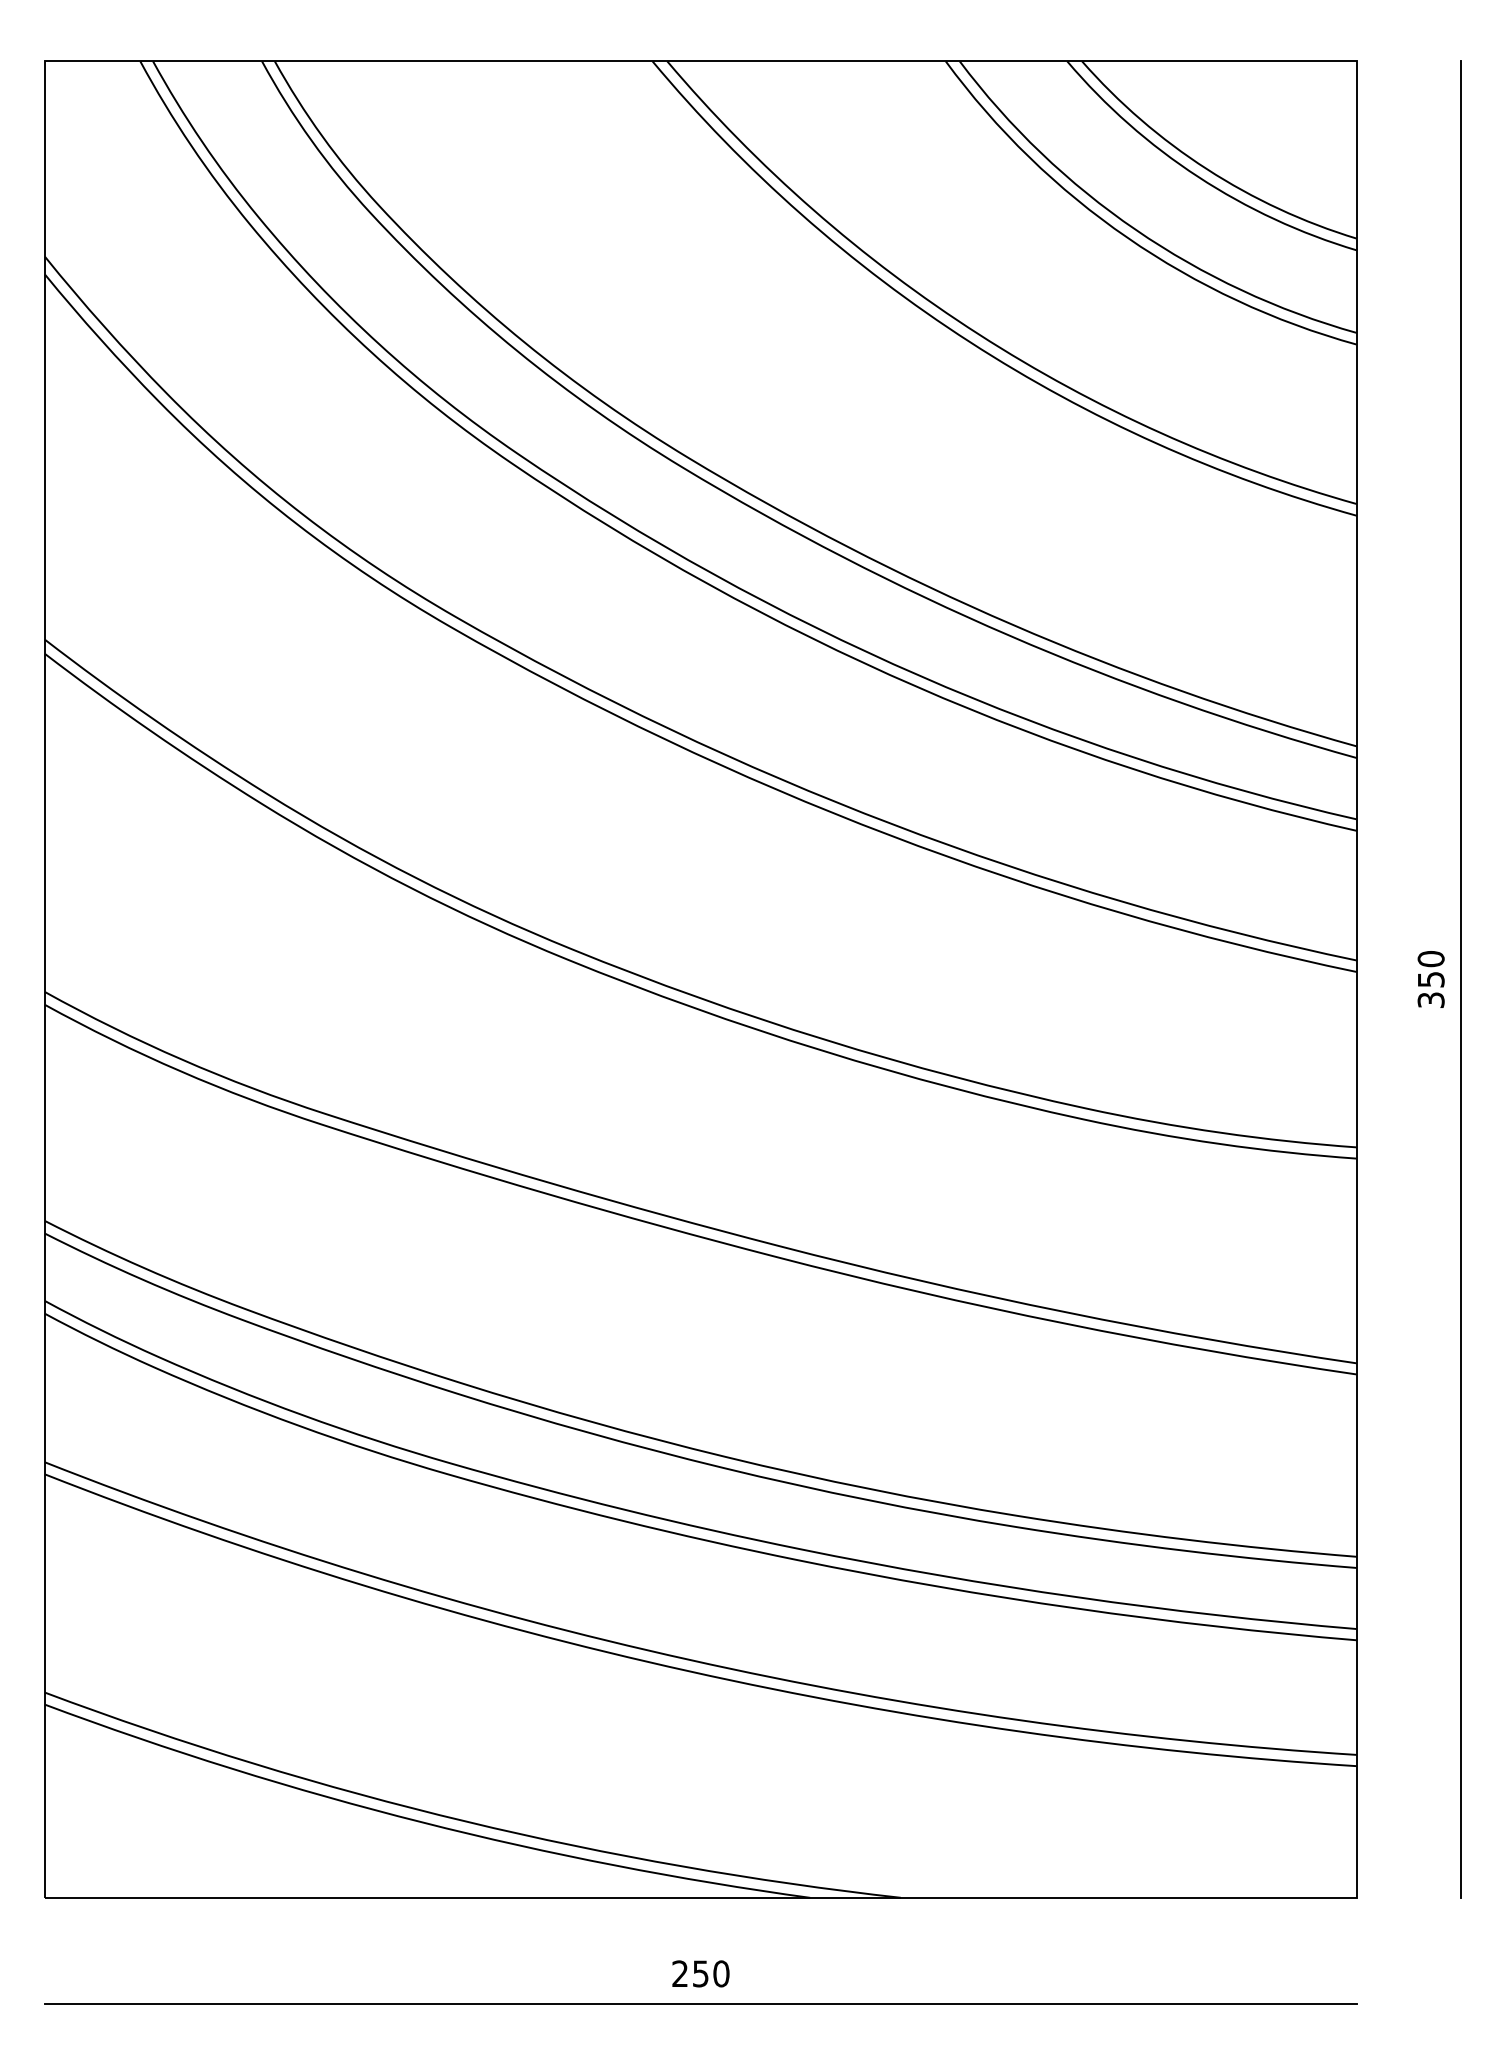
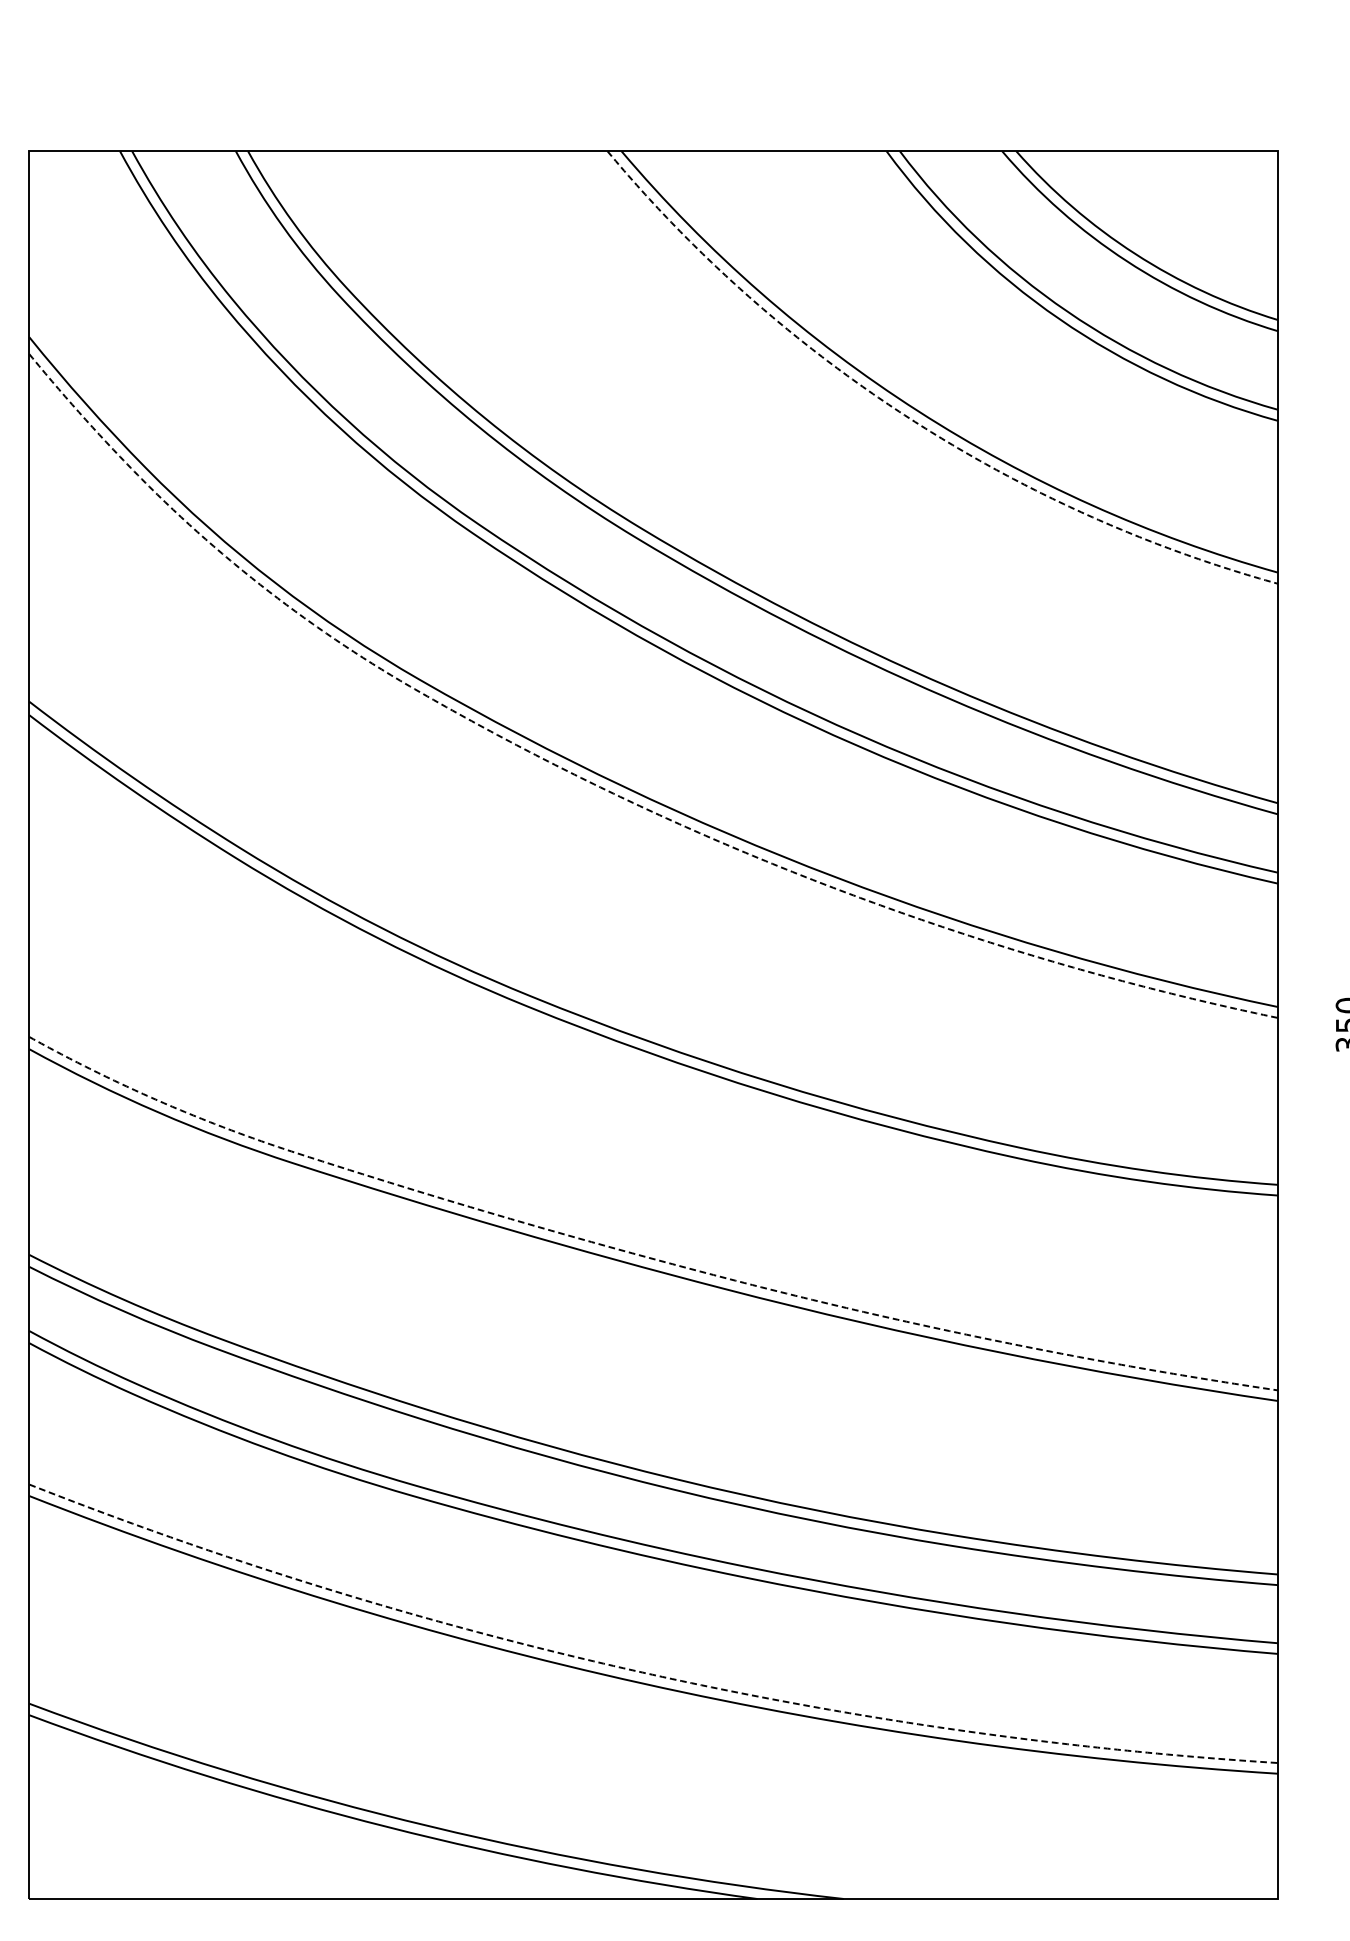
arc: (970, 342) -> (910, 418), solid -> dashed
line: (638, 726) -> (594, 784), solid -> dashed
line: (683, 1220) -> (636, 1254), solid -> dashed
arc: (689, 1659) -> (642, 1672), solid -> dashed

